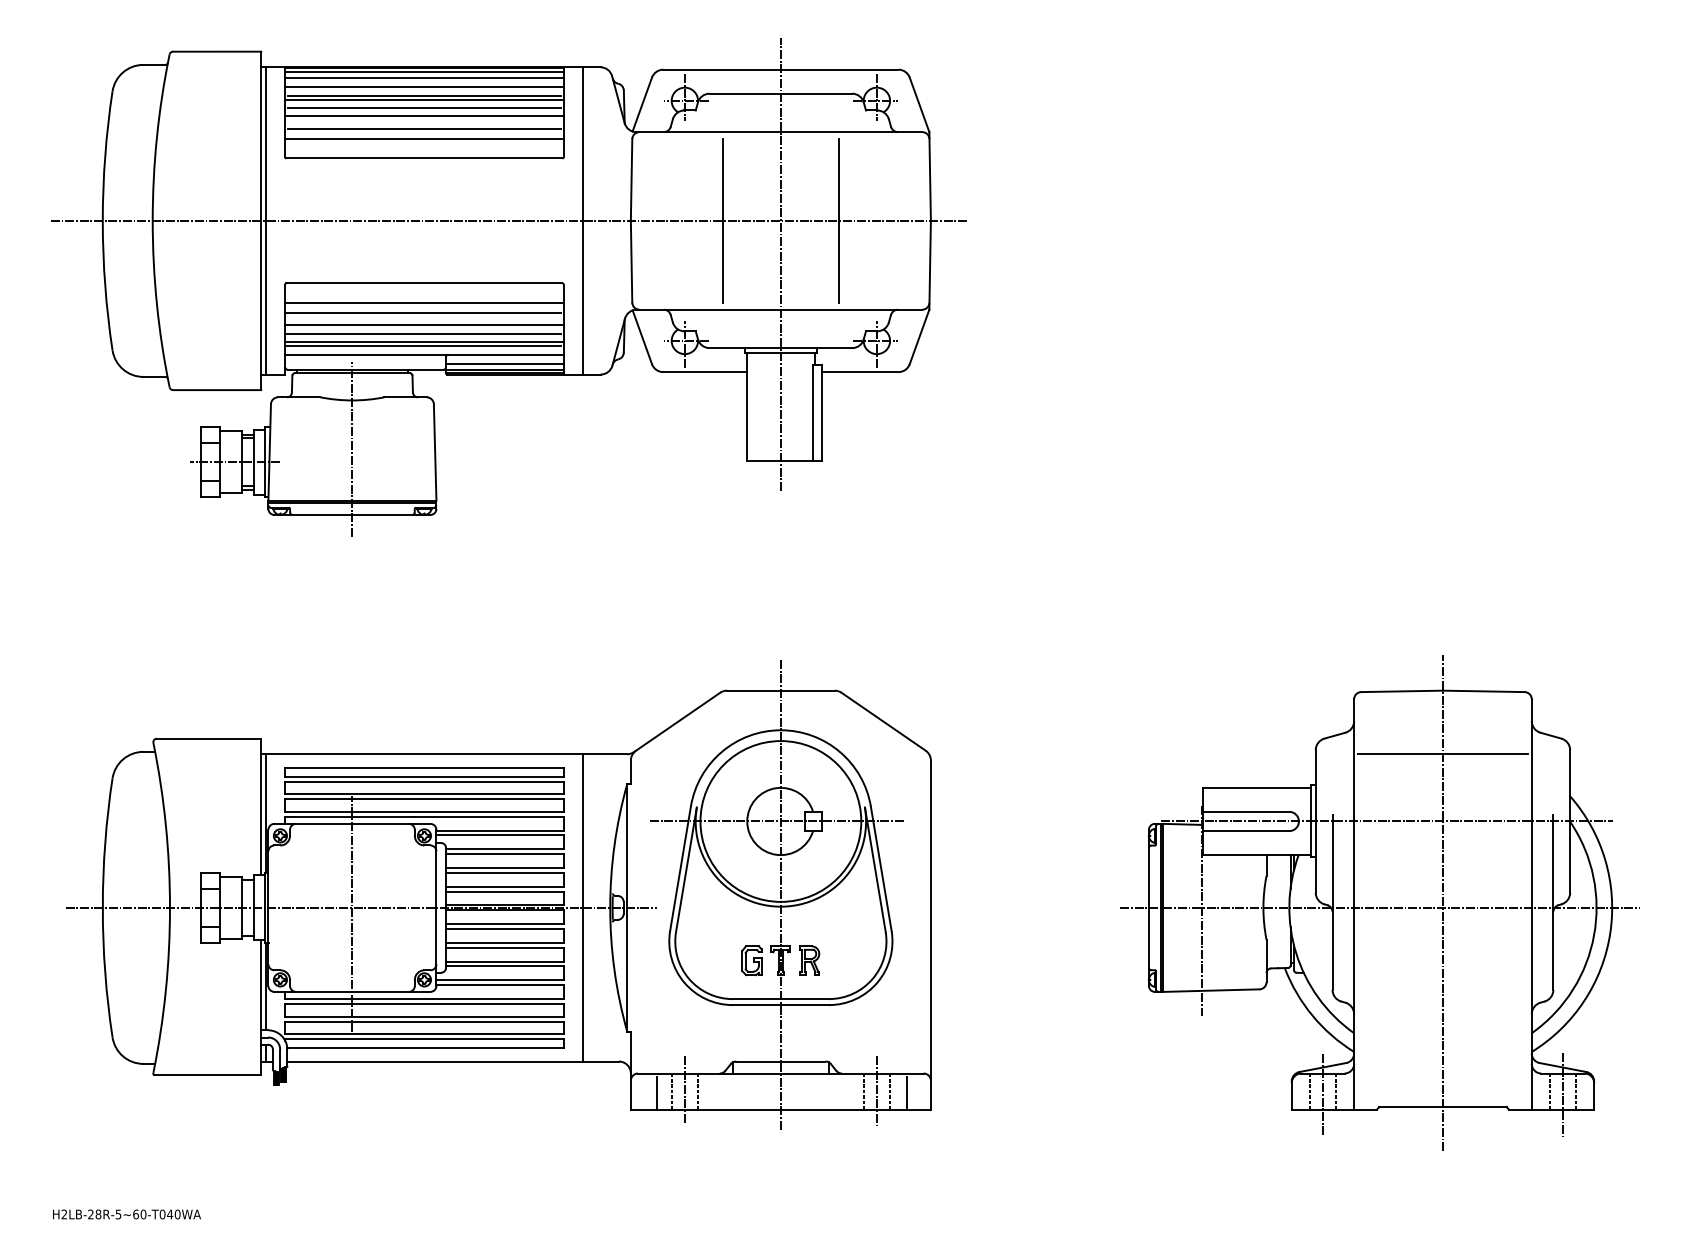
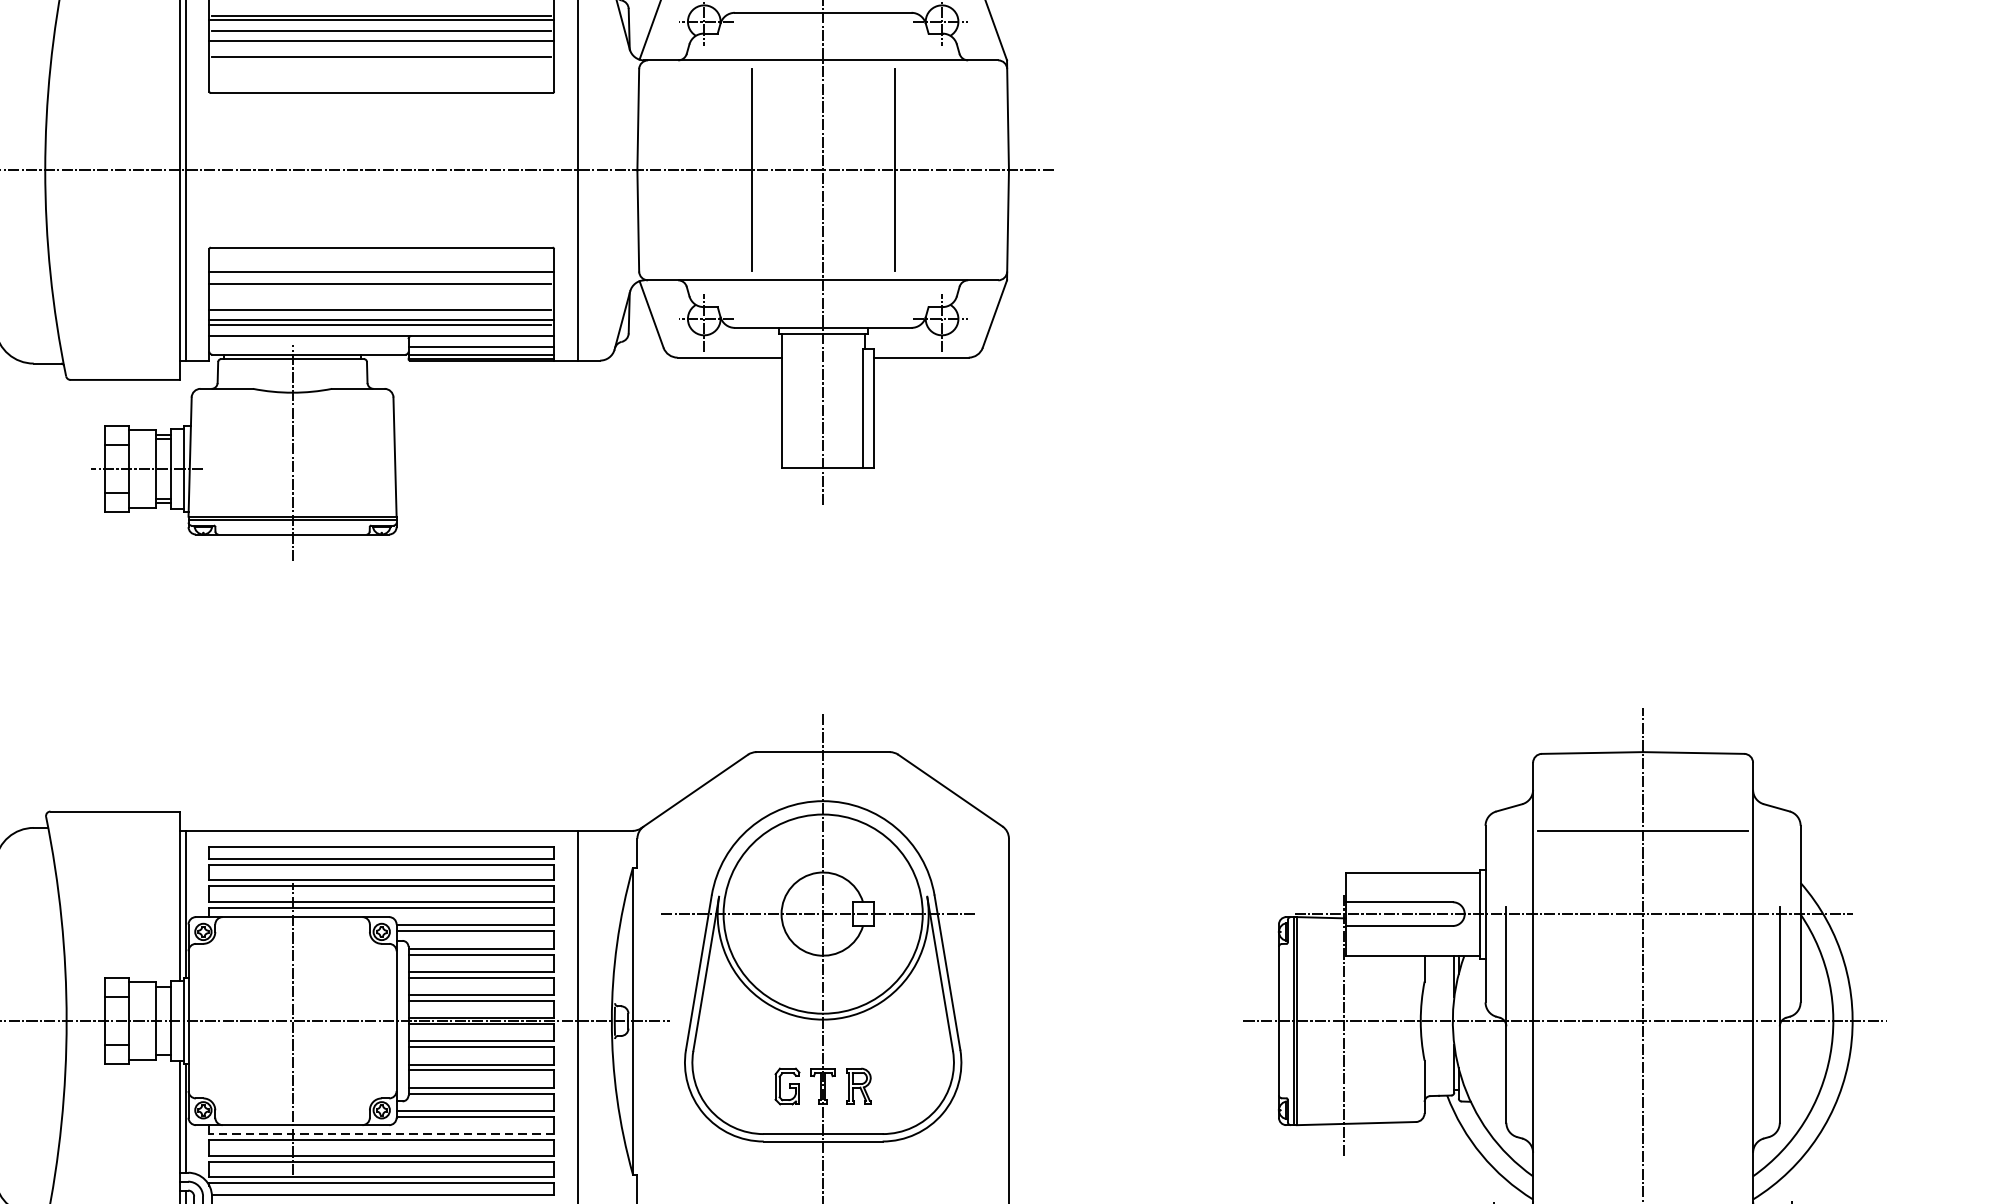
line: (424, 87) -> (381, 5), removed
line: (424, 138) -> (381, 68), removed
line: (424, 325) -> (381, 299), removed
line: (423, 999) -> (380, 1134), solid -> dashed

